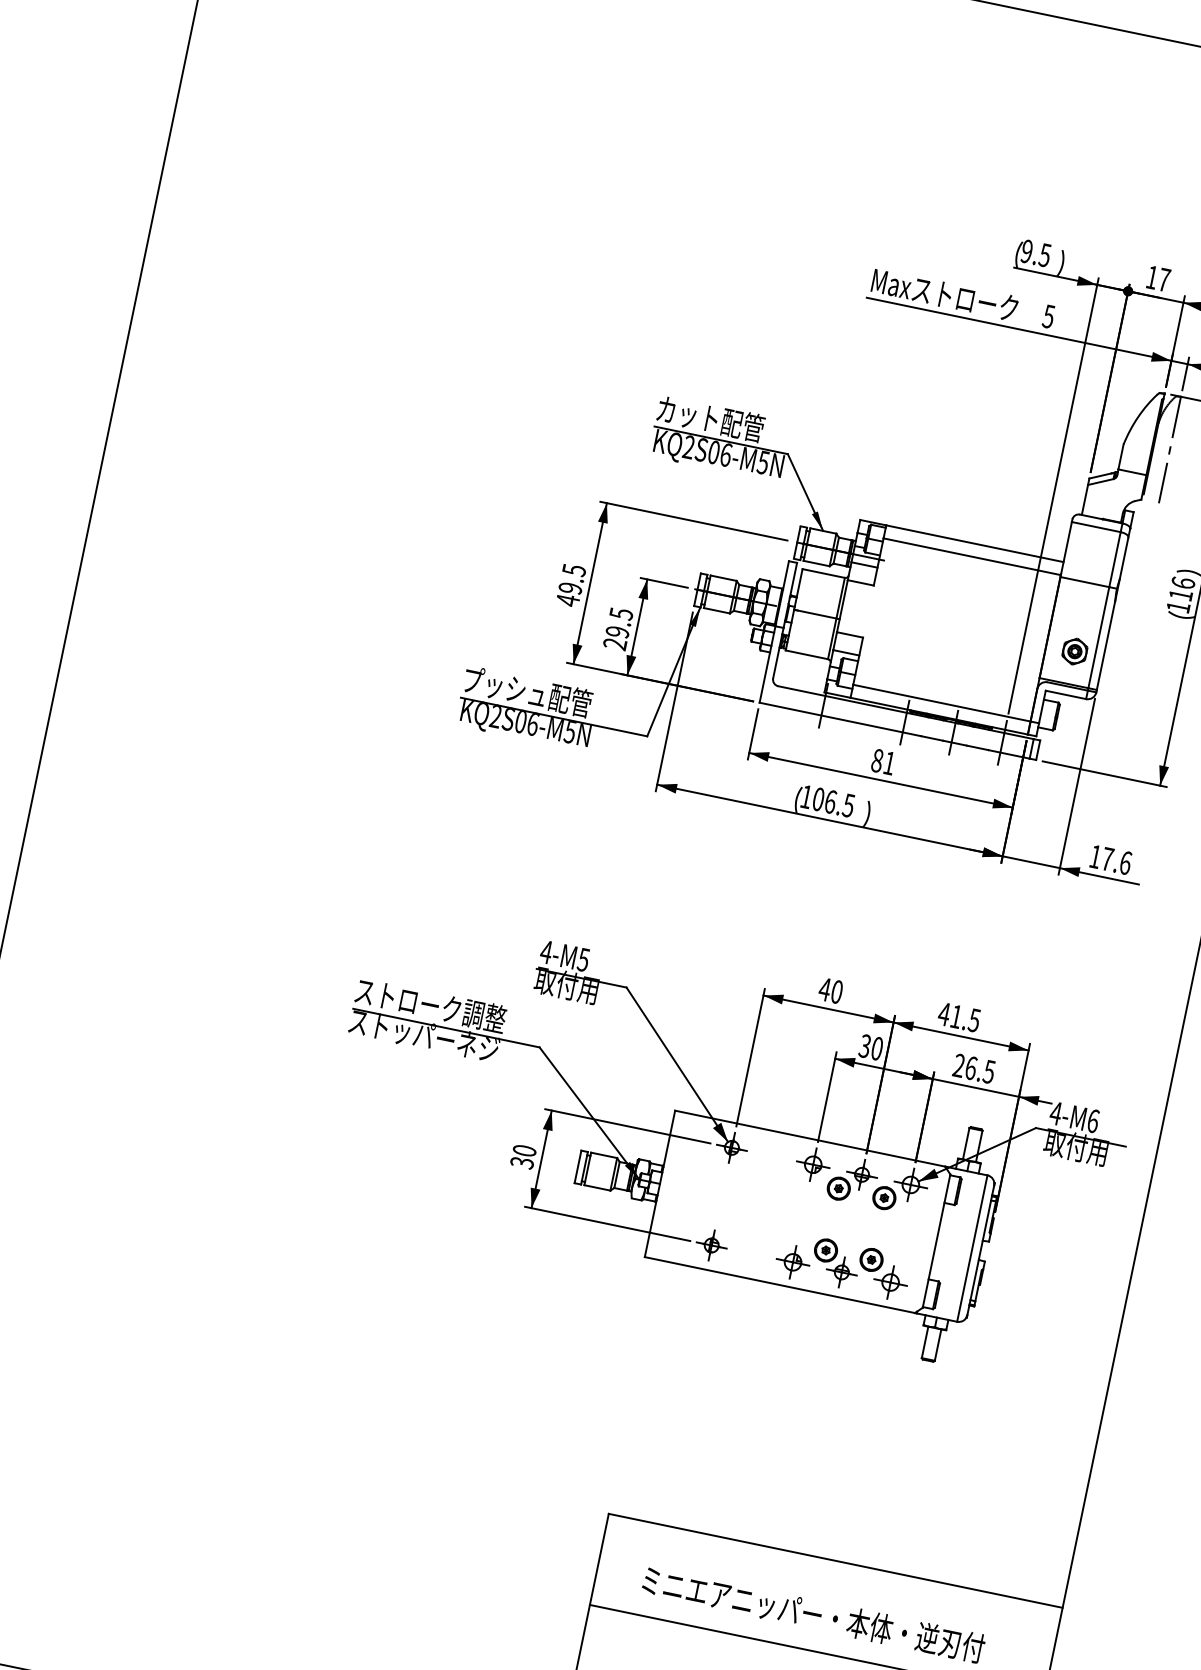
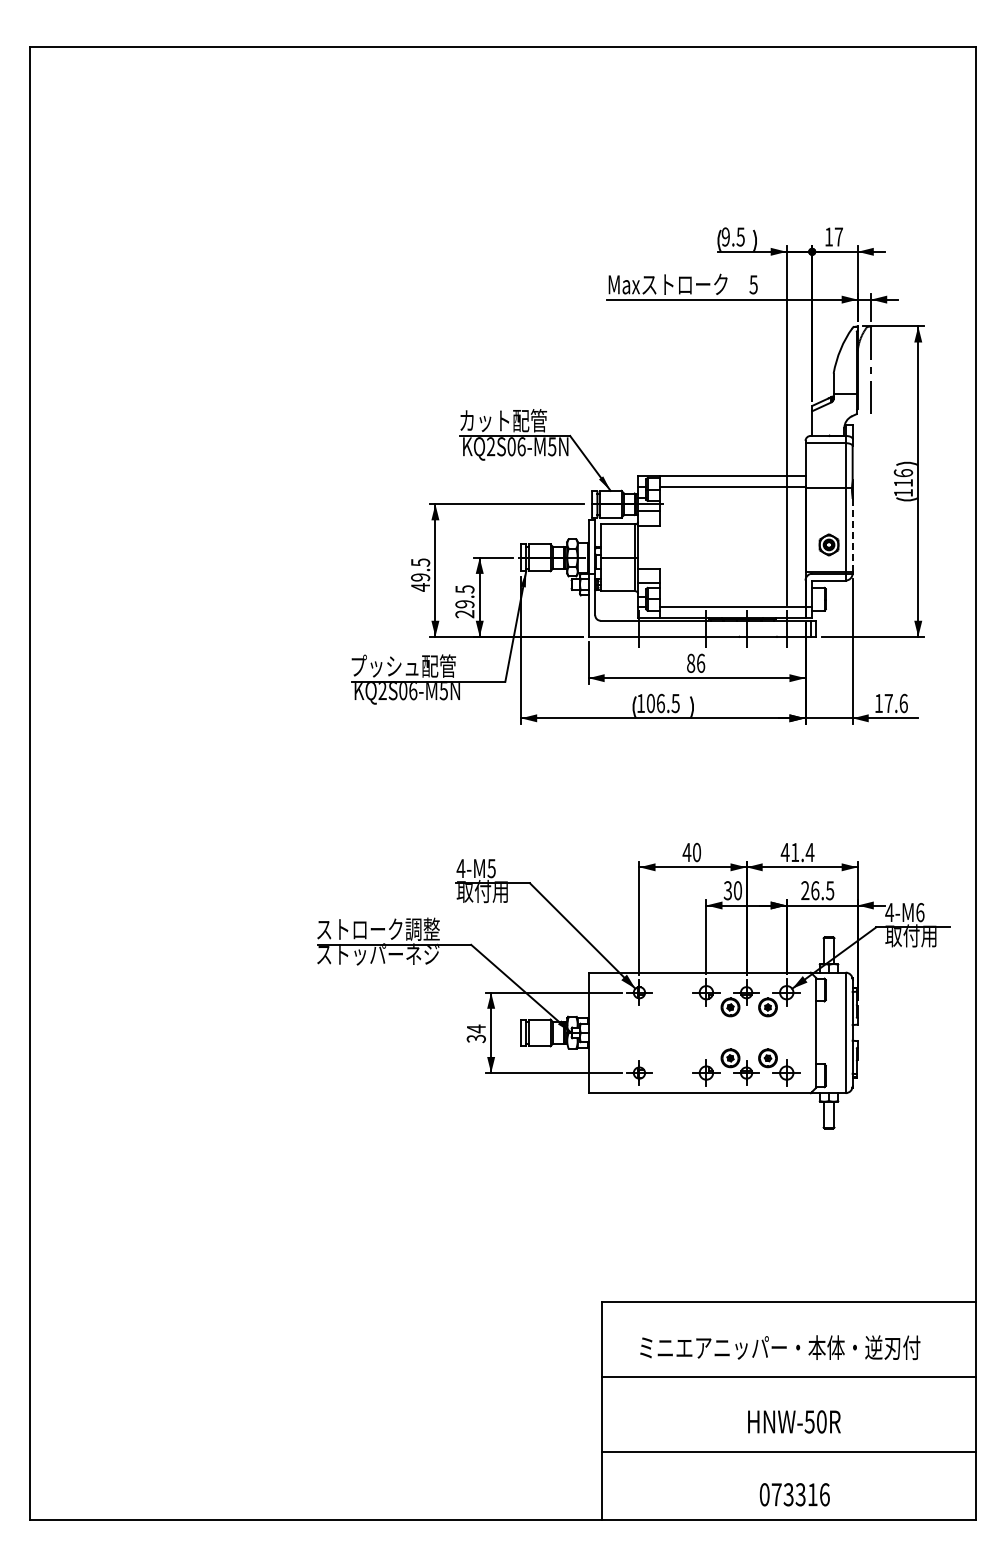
line: (1105, 646) -> (852, 535), solid -> dashed
text: (890, 762) -> (701, 662), 81 -> 86
text: (973, 1020) -> (809, 852), 41.5 -> 41.4
text: (523, 1150) -> (475, 1028), 30 -> 34

